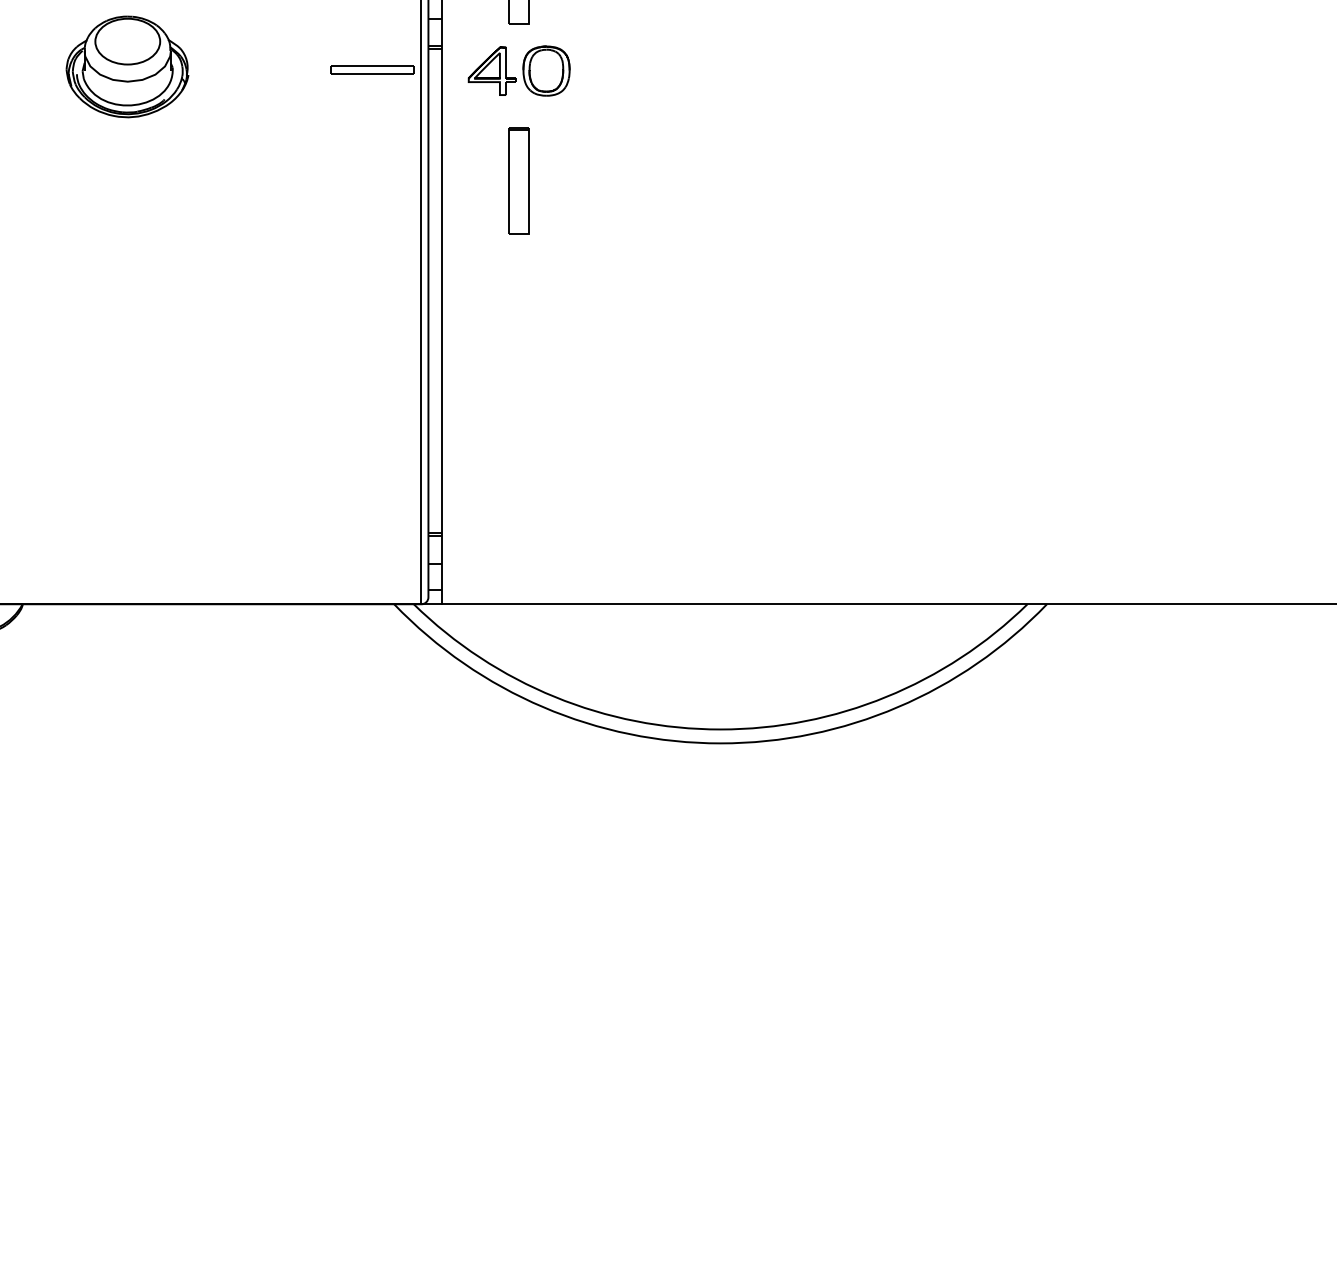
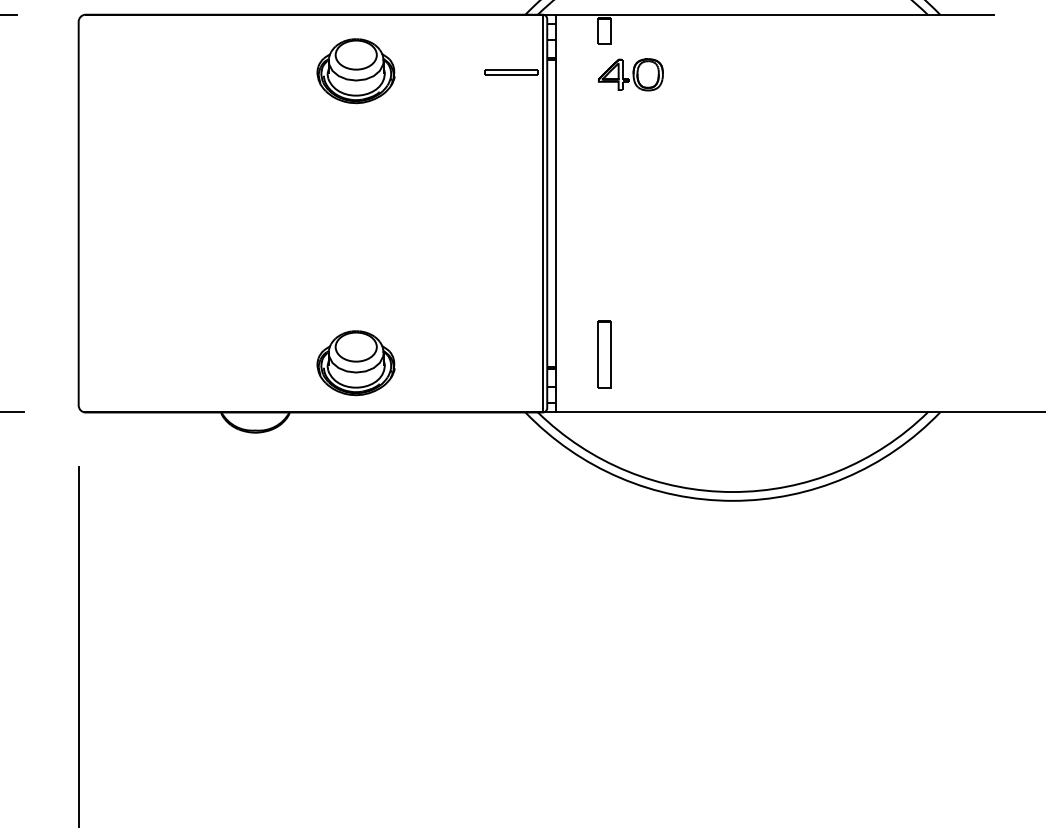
part: (518, 70) -> (630, 74), moved
part: (518, 180) -> (604, 354), moved
part: (126, 527) -> (355, 363), added

